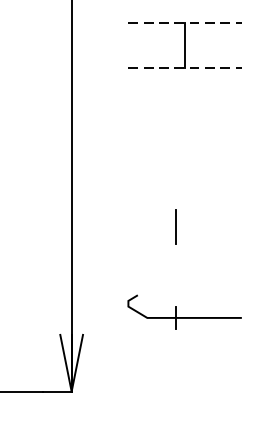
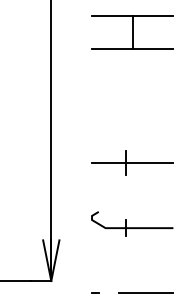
line: (184, 22) -> (132, 16), dashed -> solid
line: (184, 68) -> (132, 49), dashed -> solid
line: (184, 227) -> (132, 163), added
line: (133, 407) -> (95, 292), added
line: (204, 409) -> (146, 293), added

